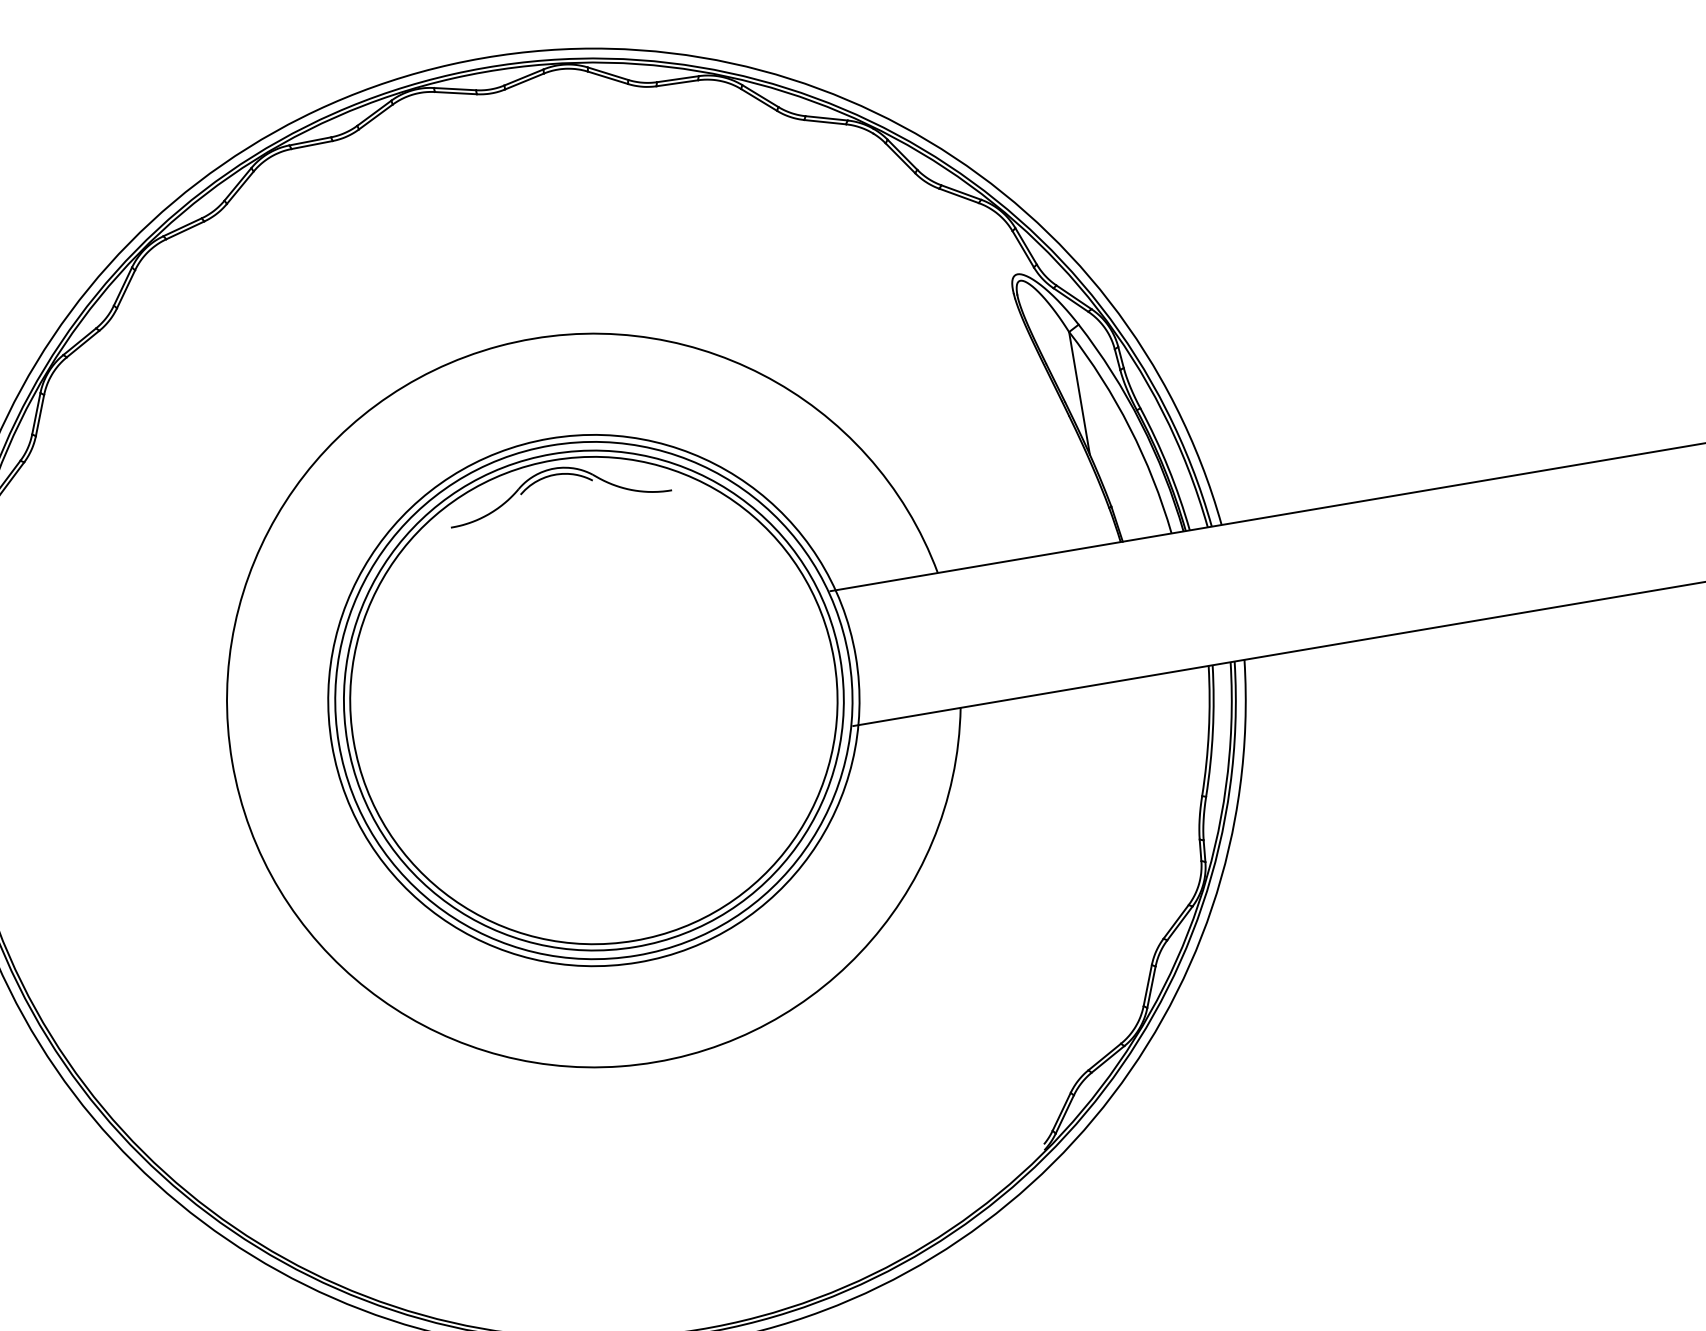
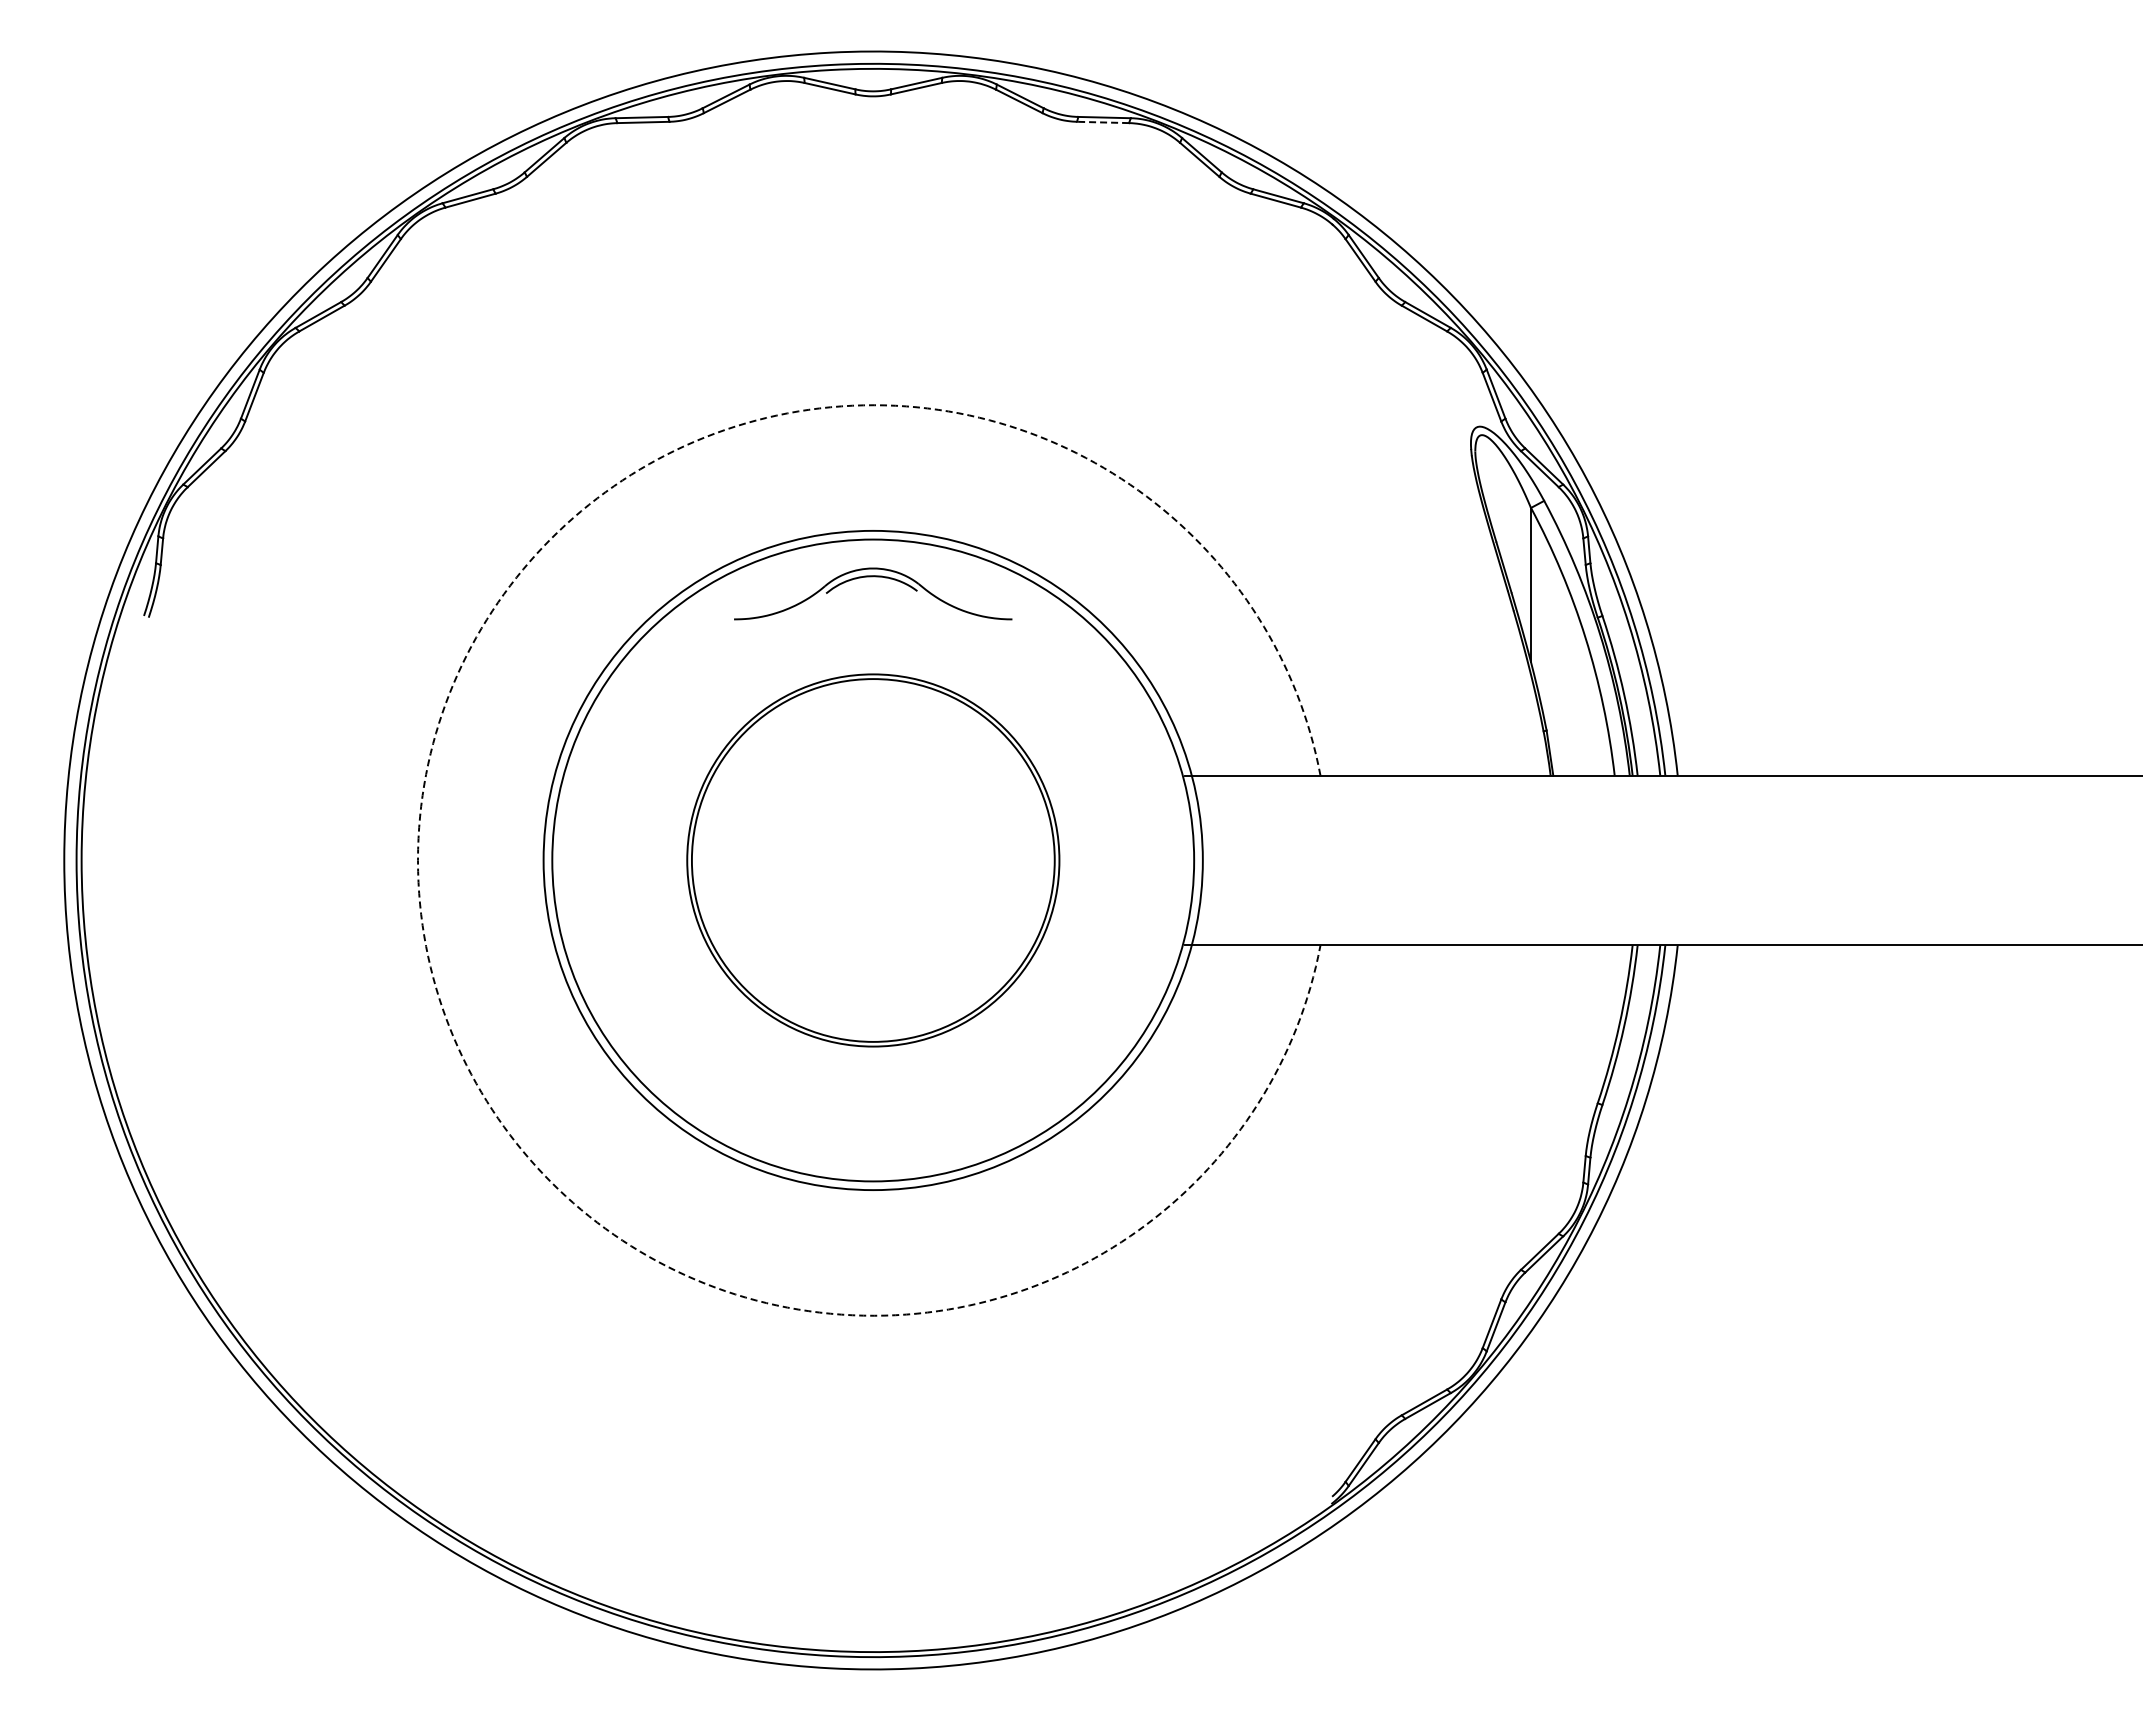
line: (676, 83) -> (1102, 122), solid -> dashed
part: (594, 700) -> (873, 860), size x0.6
arc: (232, 761) -> (418, 860), solid -> dashed

